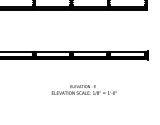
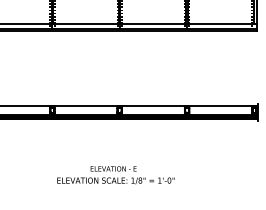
text: (83, 89) -> (114, 174), moved

